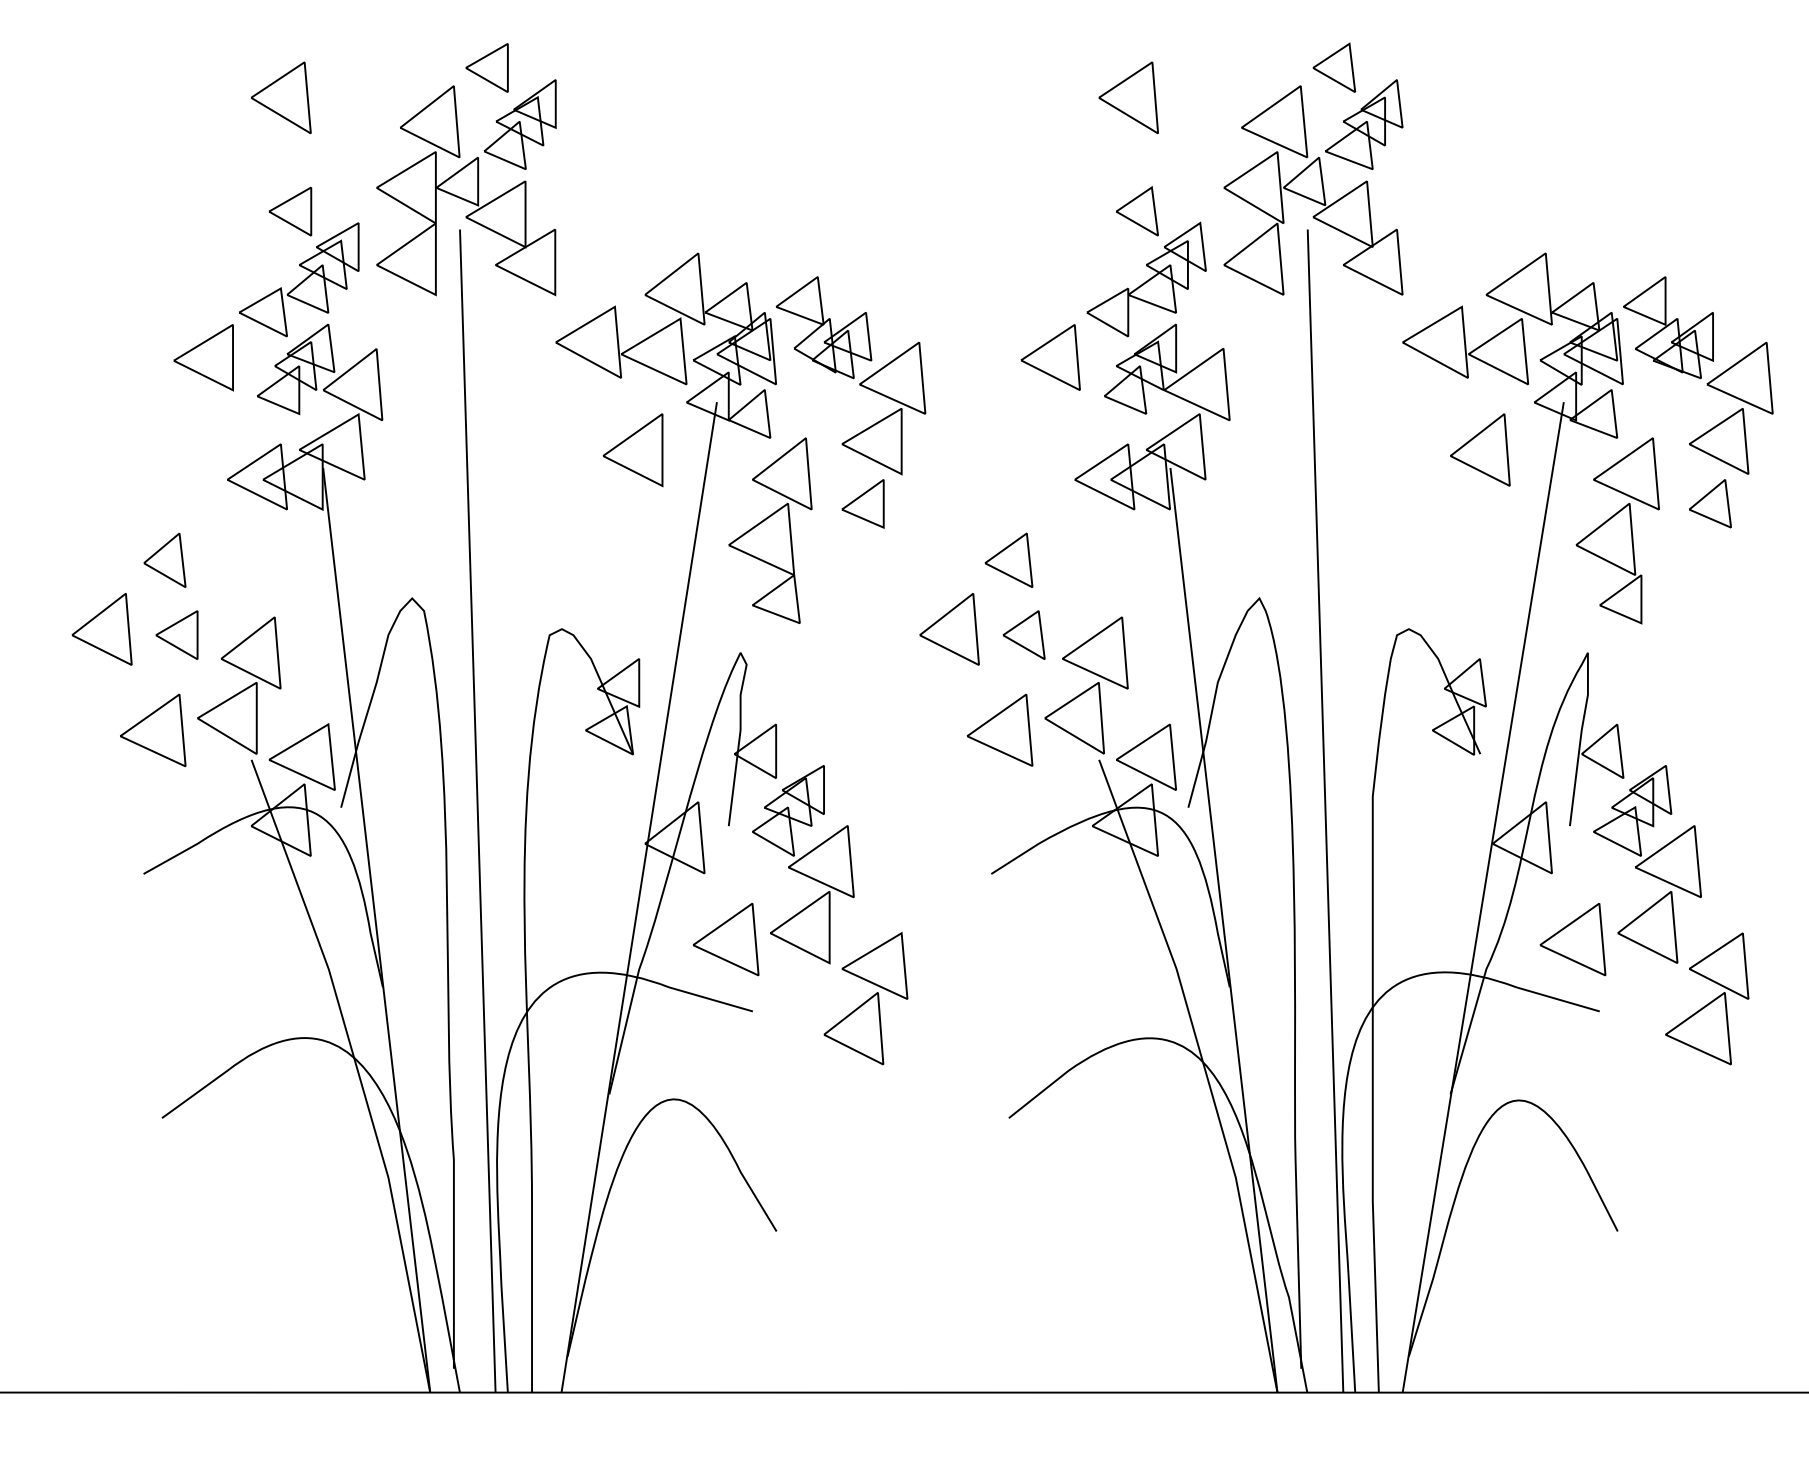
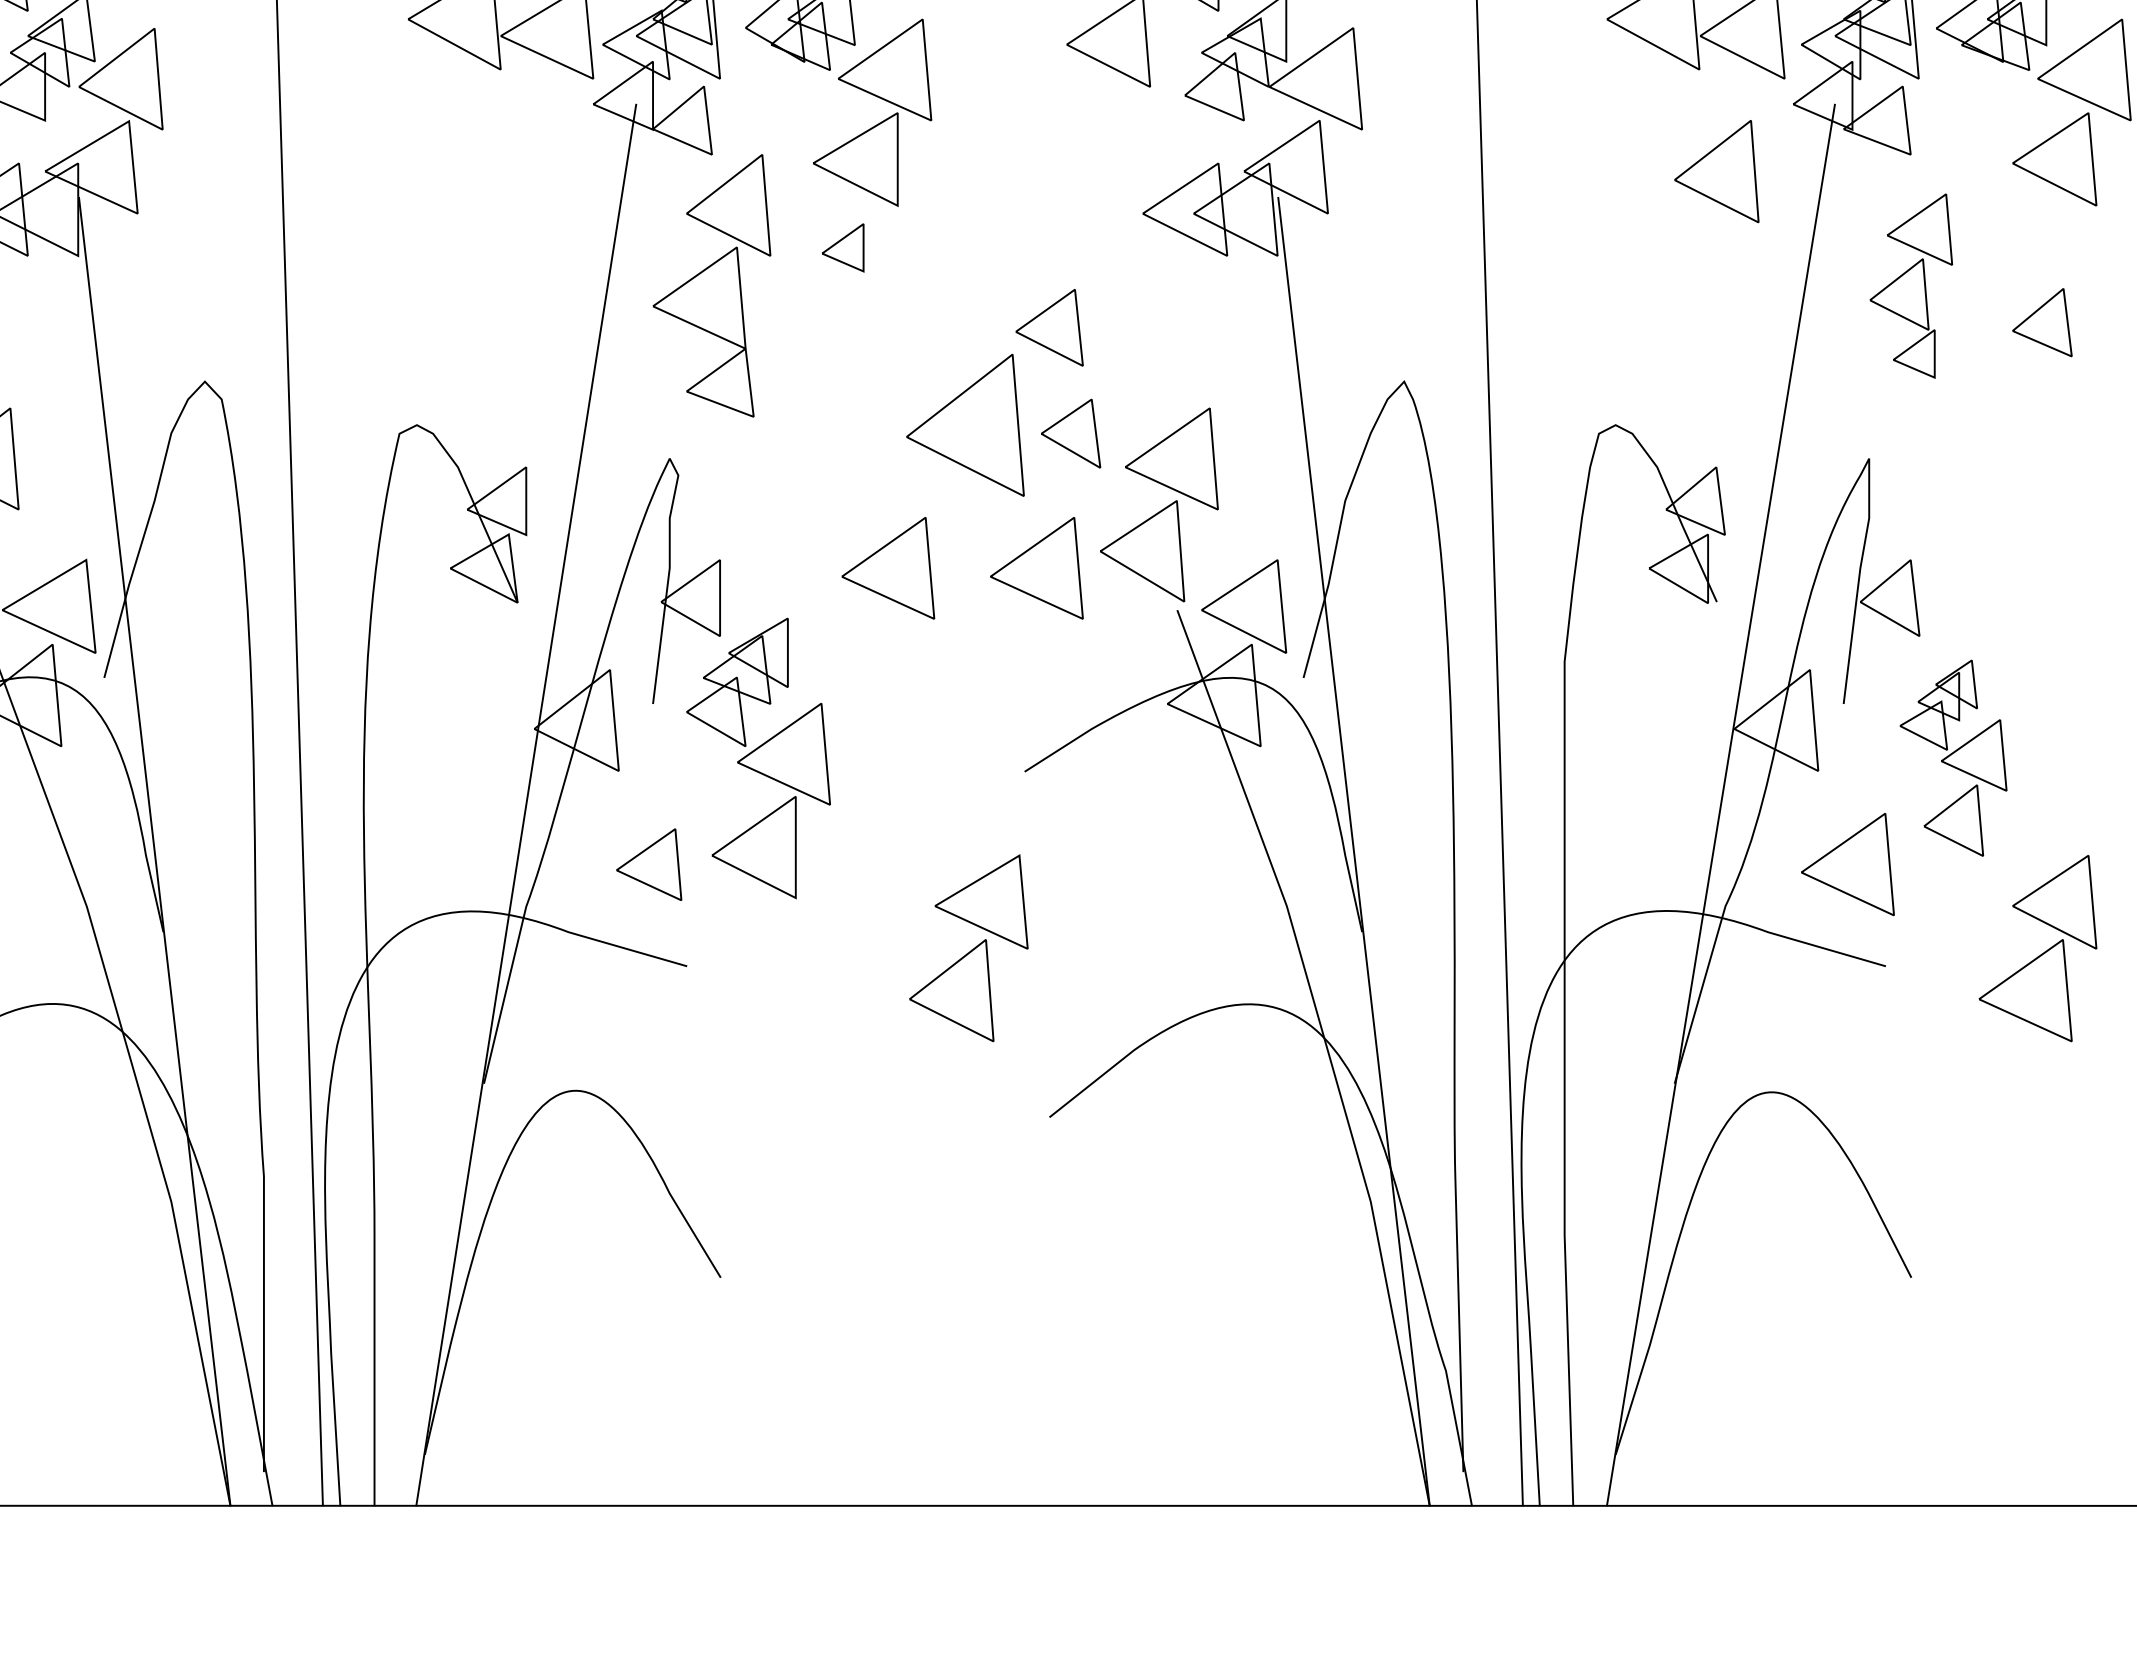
part: (632, 450) -> (516, 172), removed
part: (862, 503) -> (842, 247), size x0.7
part: (1710, 503) -> (2042, 322), moved
part: (1617, 530) -> (1911, 285), size x0.7
part: (949, 629) -> (965, 425), size x1.4
part: (894, 729) -> (887, 567), added
part: (1647, 864) -> (1953, 758), size x0.7
part: (725, 939) -> (648, 864), size x0.7
part: (865, 998) -> (968, 947), moved

